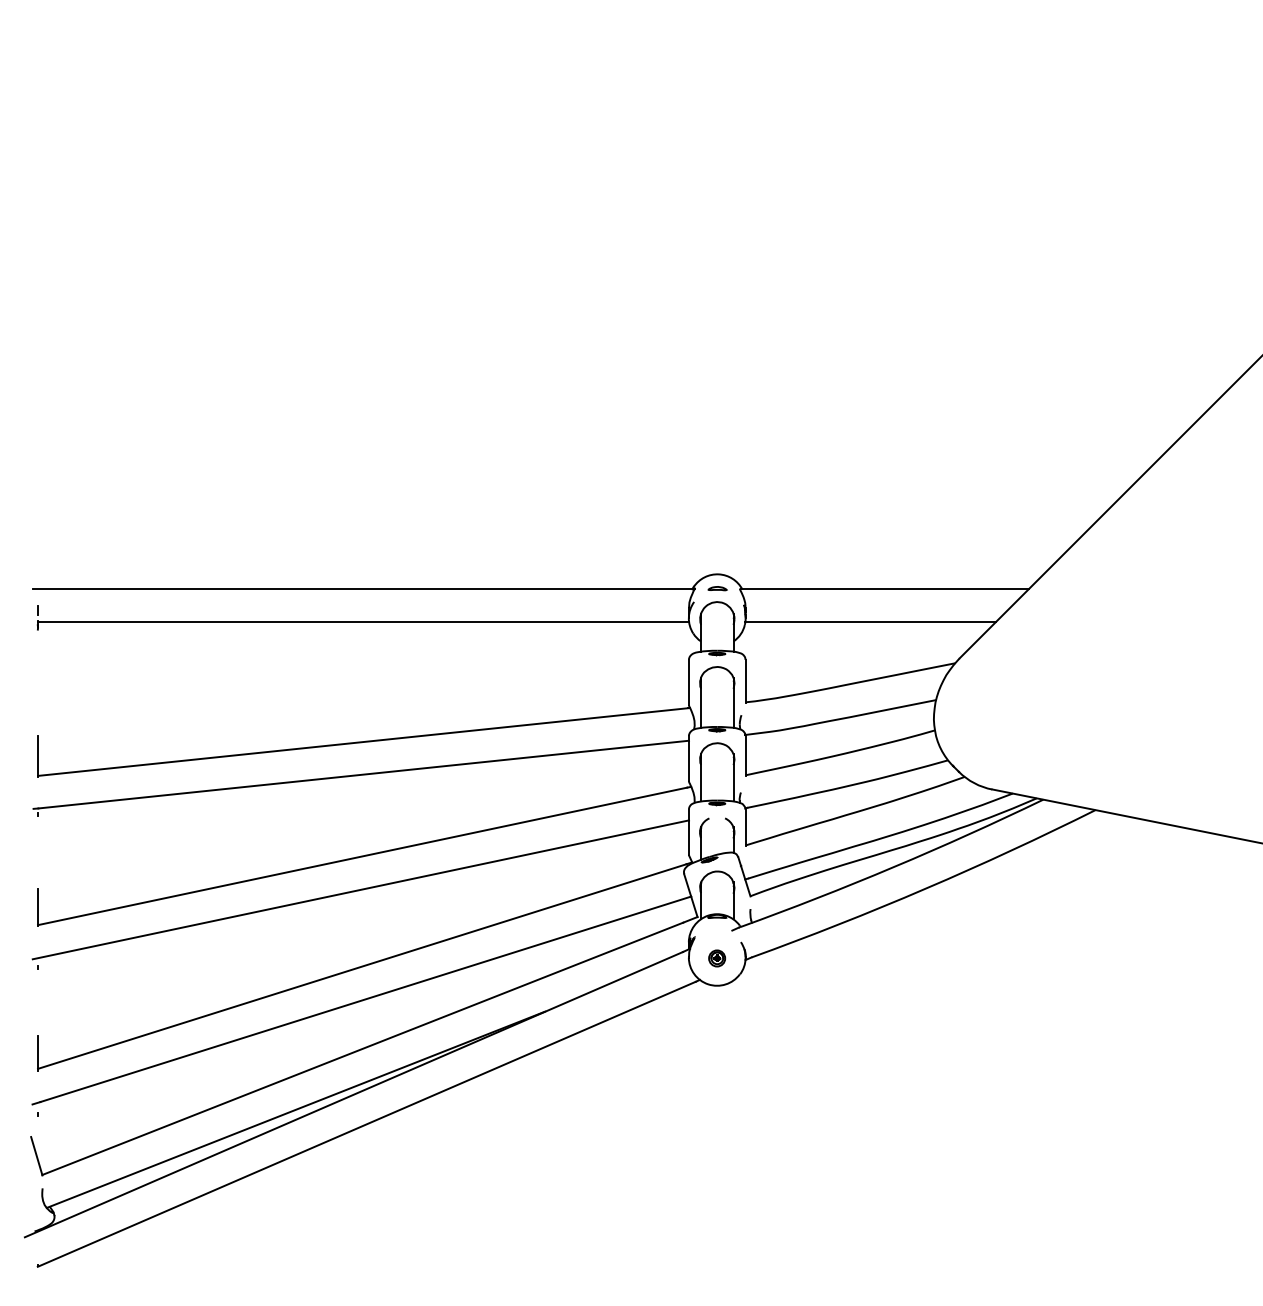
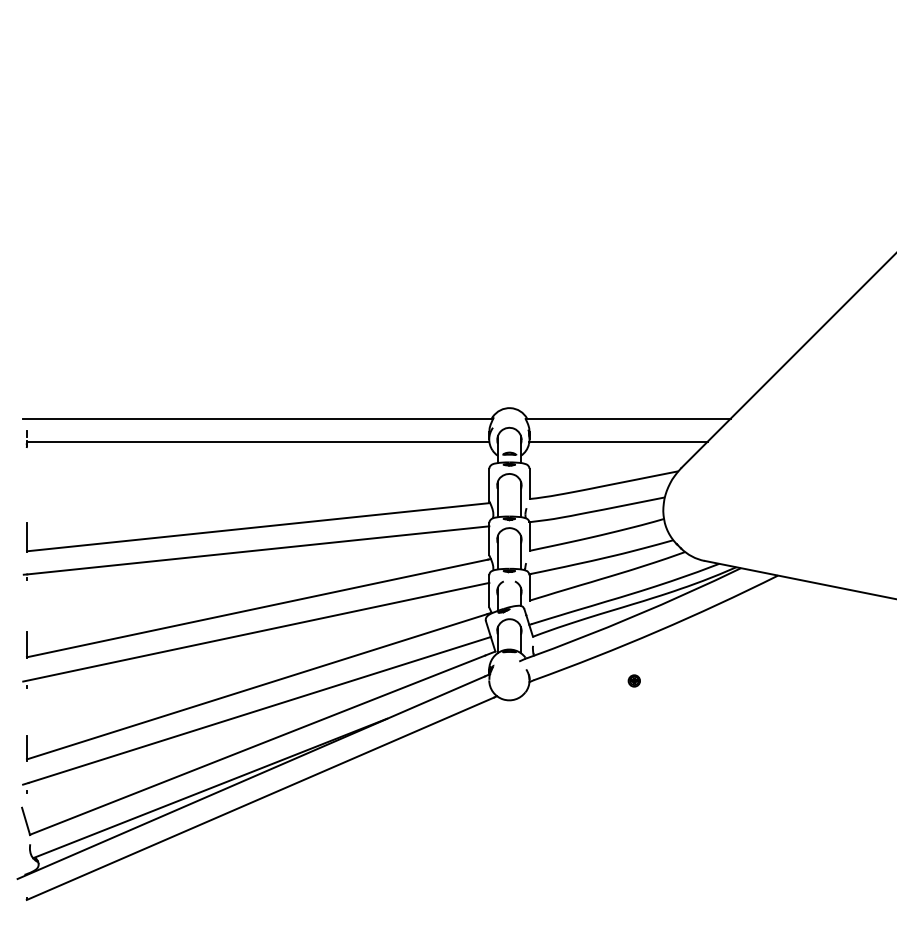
part: (717, 588) -> (509, 453), moved
part: (717, 958) -> (634, 680), moved

